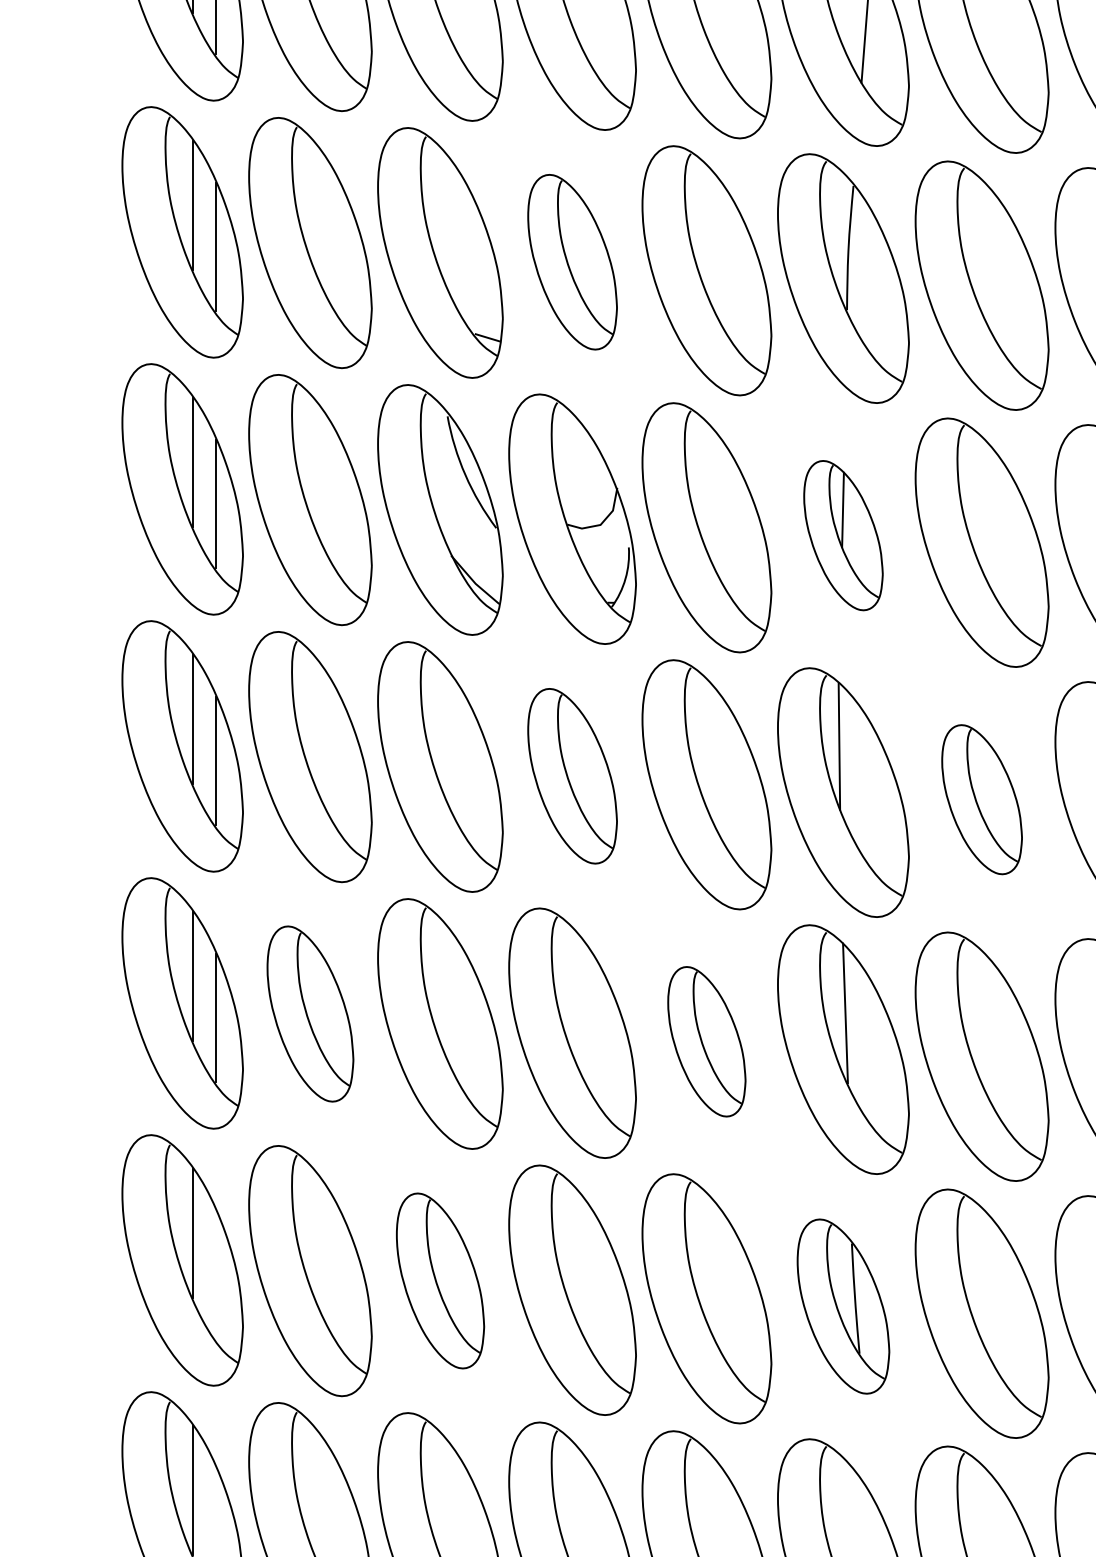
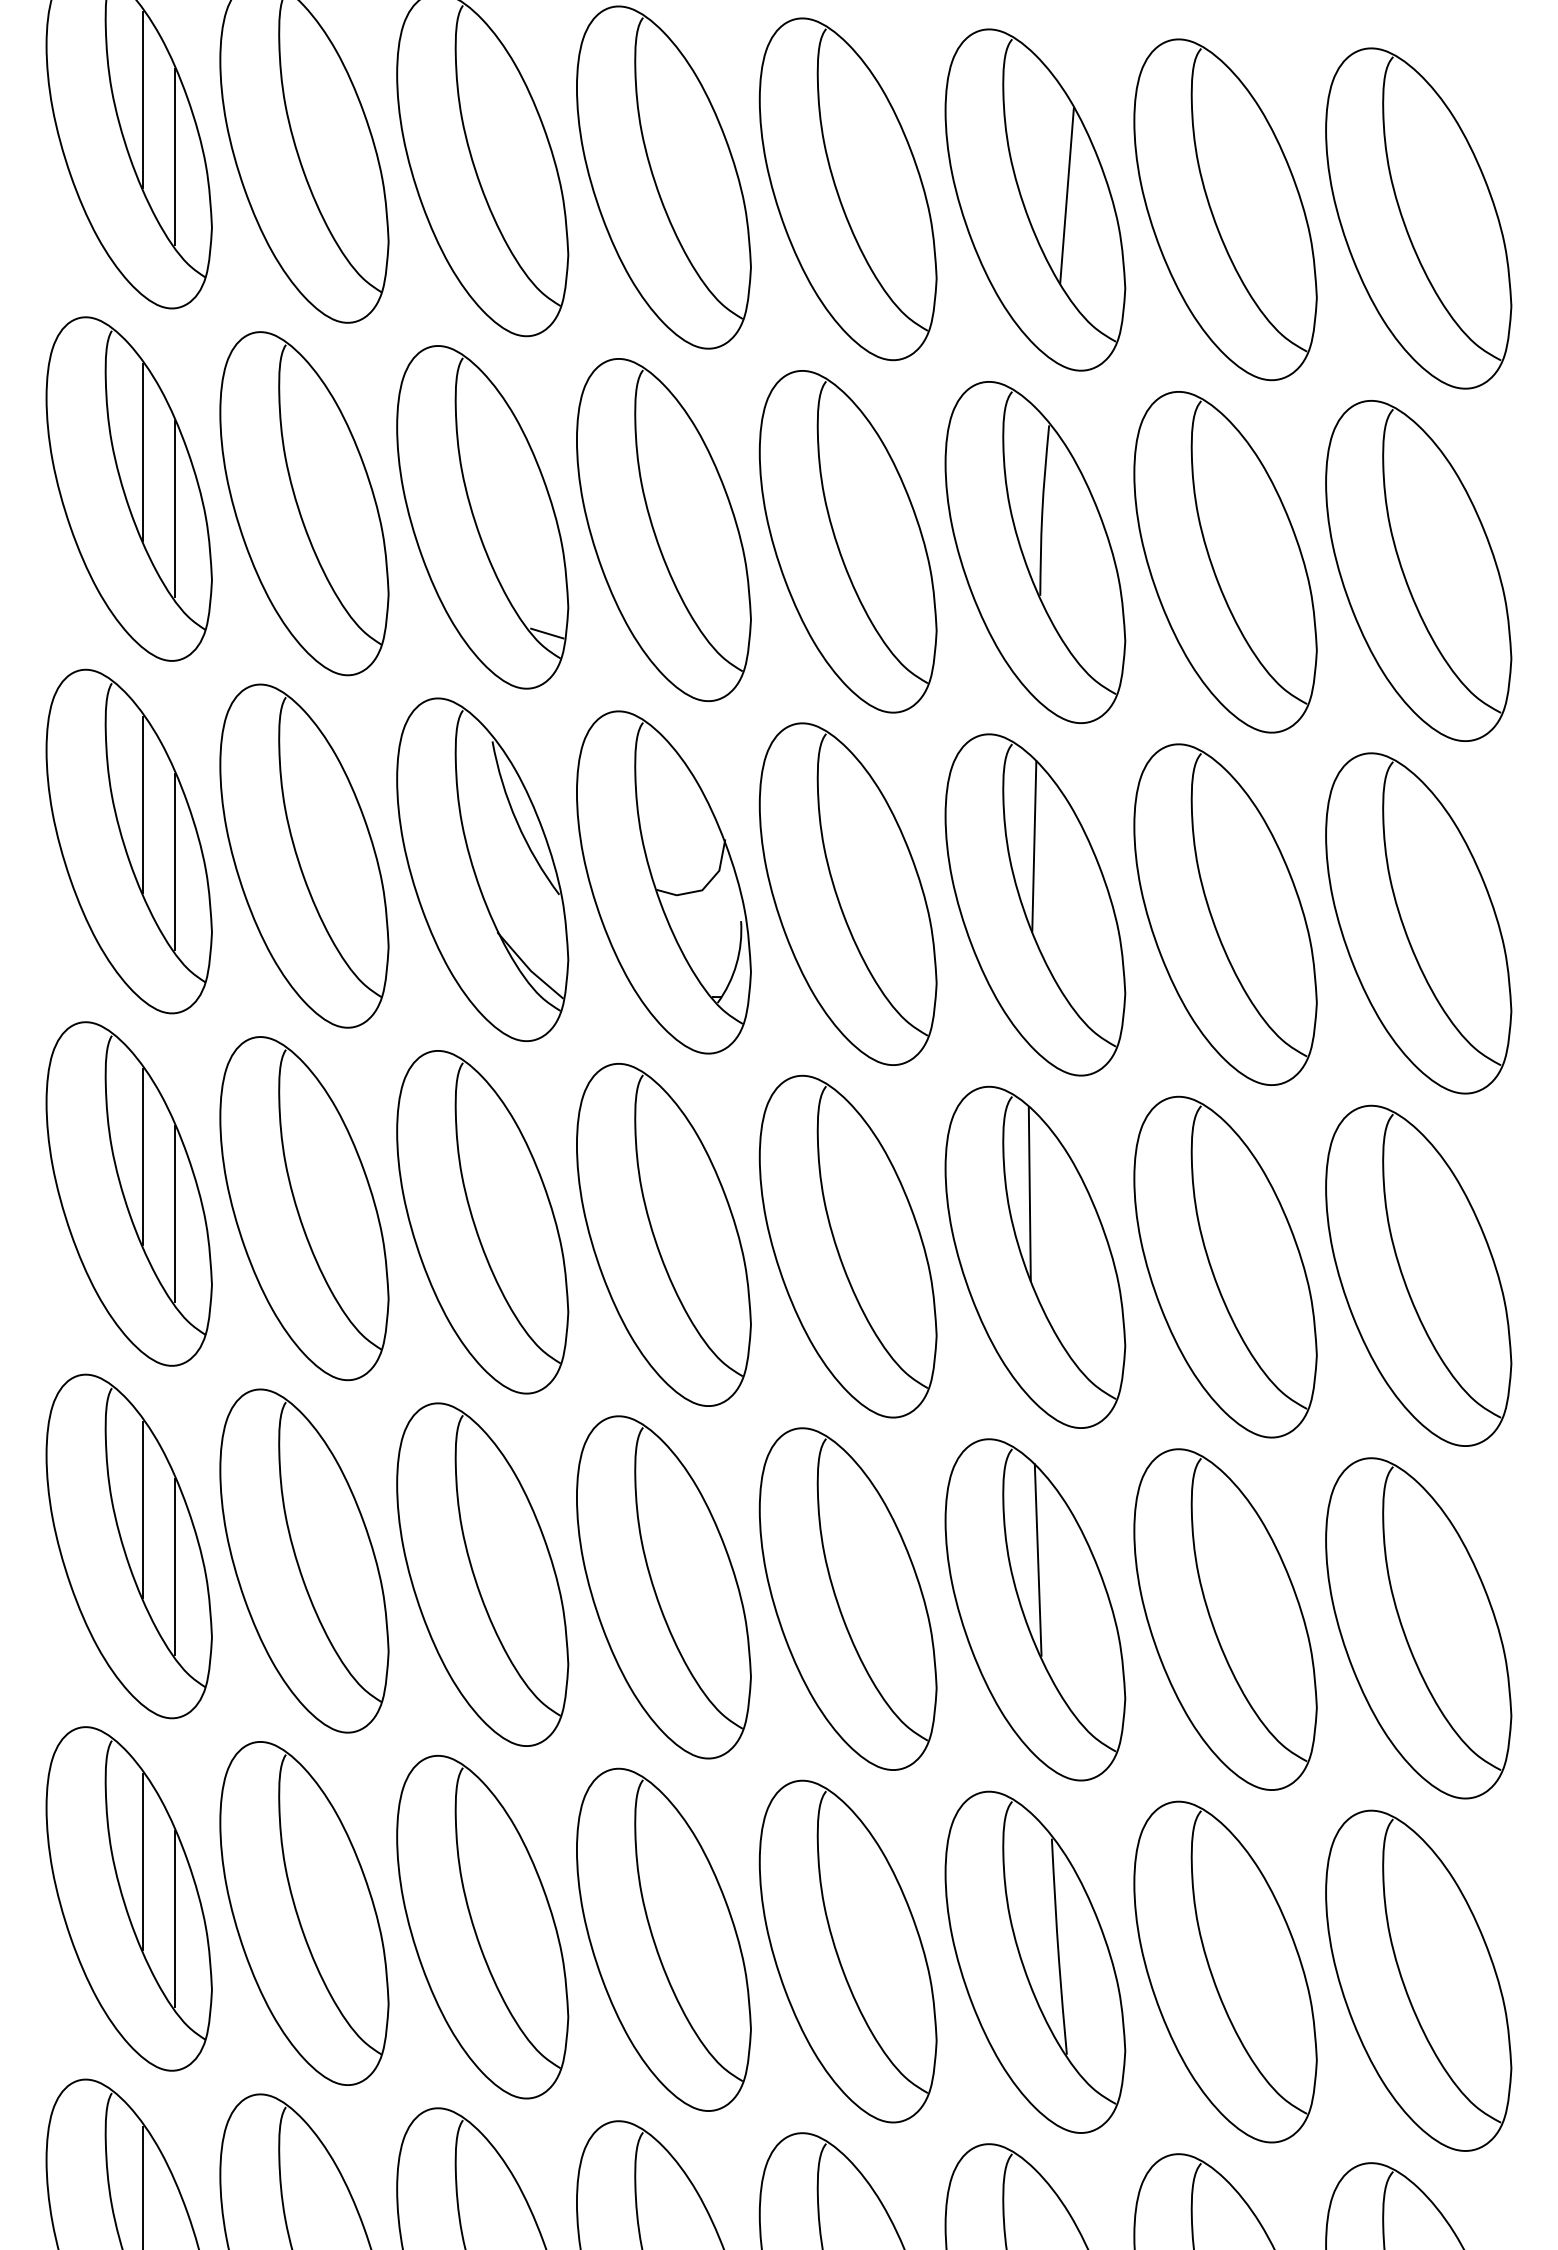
part: (572, 261) -> (663, 529), size x1.43
part: (843, 535) -> (1035, 904), size x1.67
part: (572, 775) -> (663, 1234), size x1.43
part: (982, 799) -> (1225, 1266), size x1.67
part: (310, 1013) -> (304, 1560), size x1.43
part: (706, 1041) -> (847, 1598), size x1.67
line: (215, 1275) -> (174, 1919), added
part: (440, 1280) -> (482, 1926), size x1.43
part: (843, 1306) -> (1035, 1961), size x1.43

